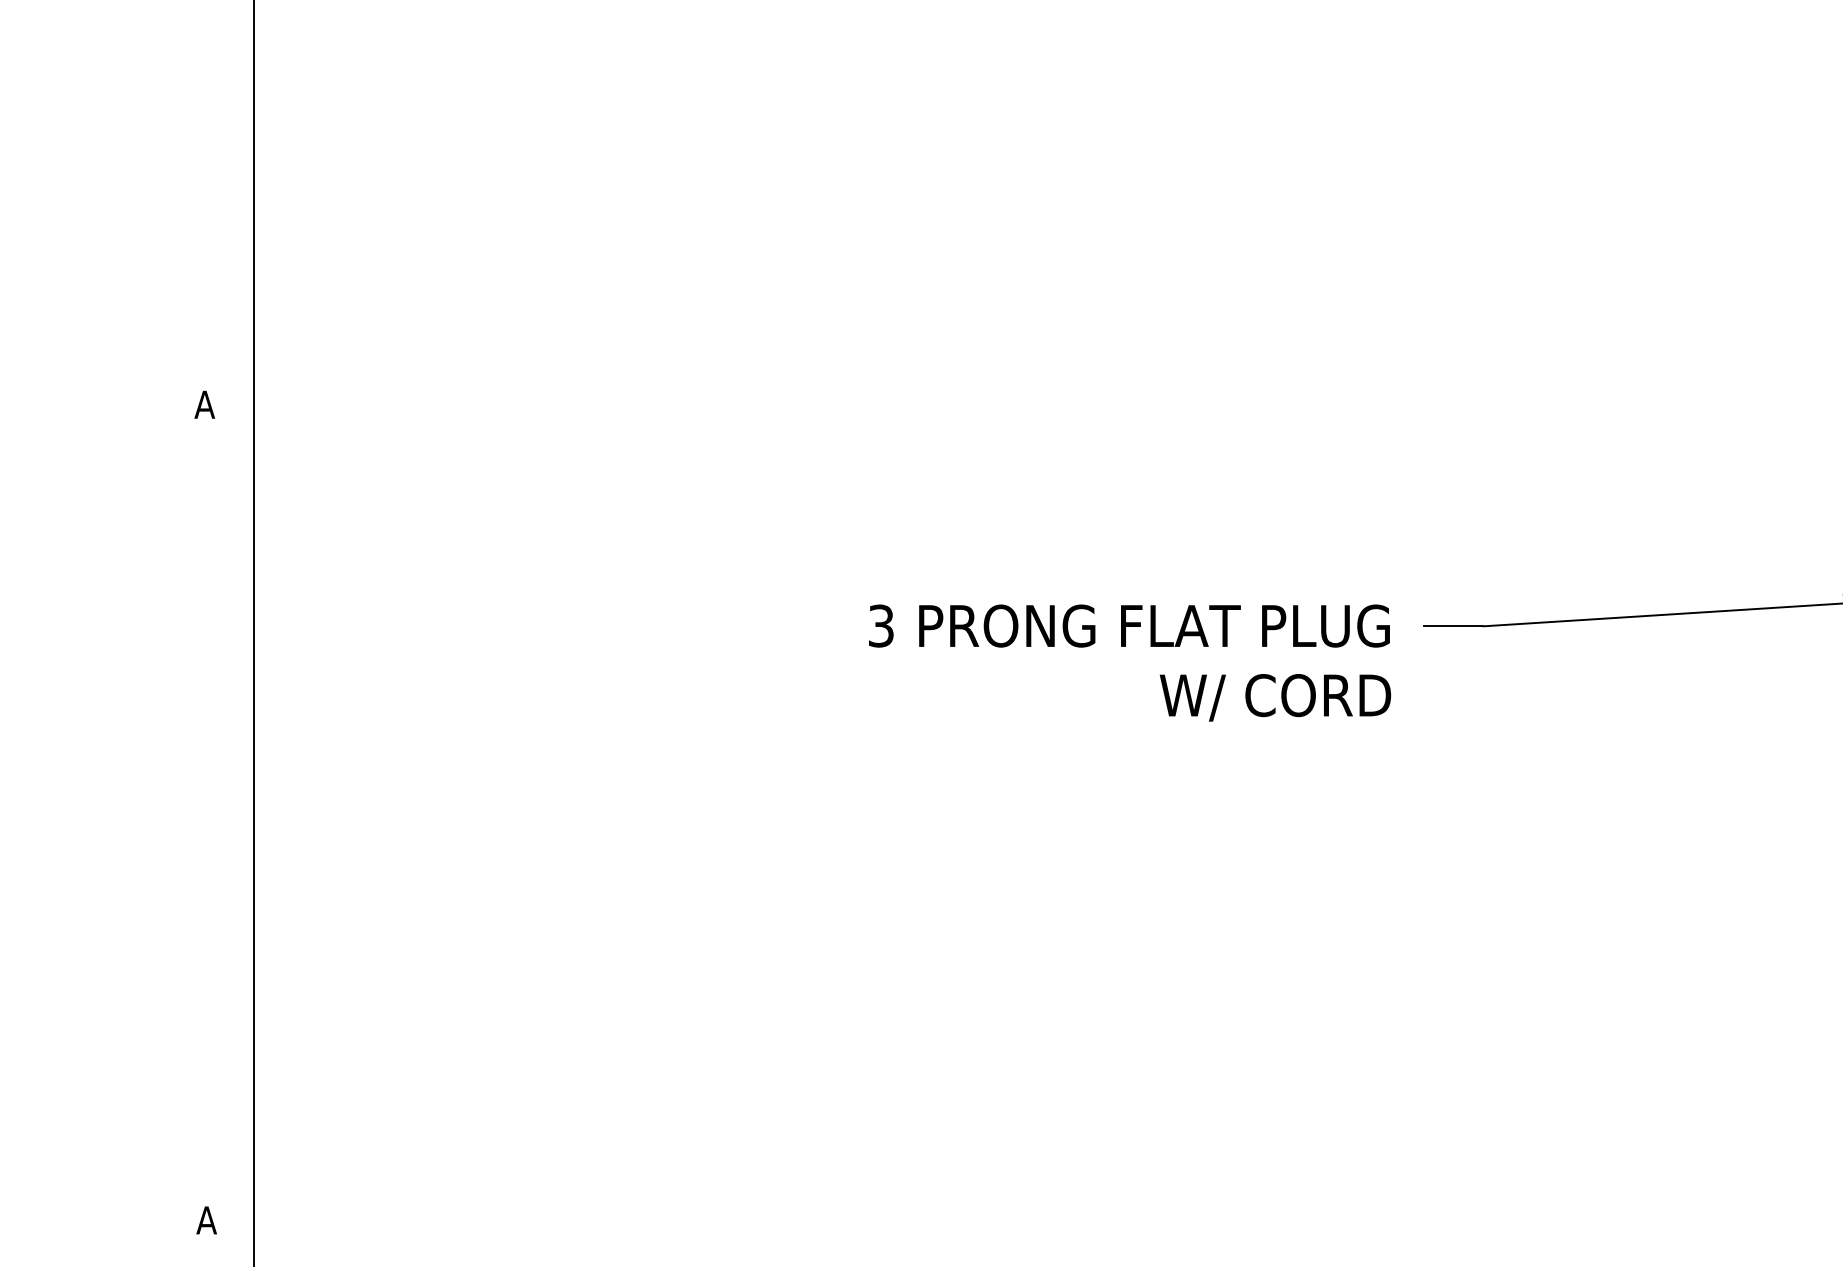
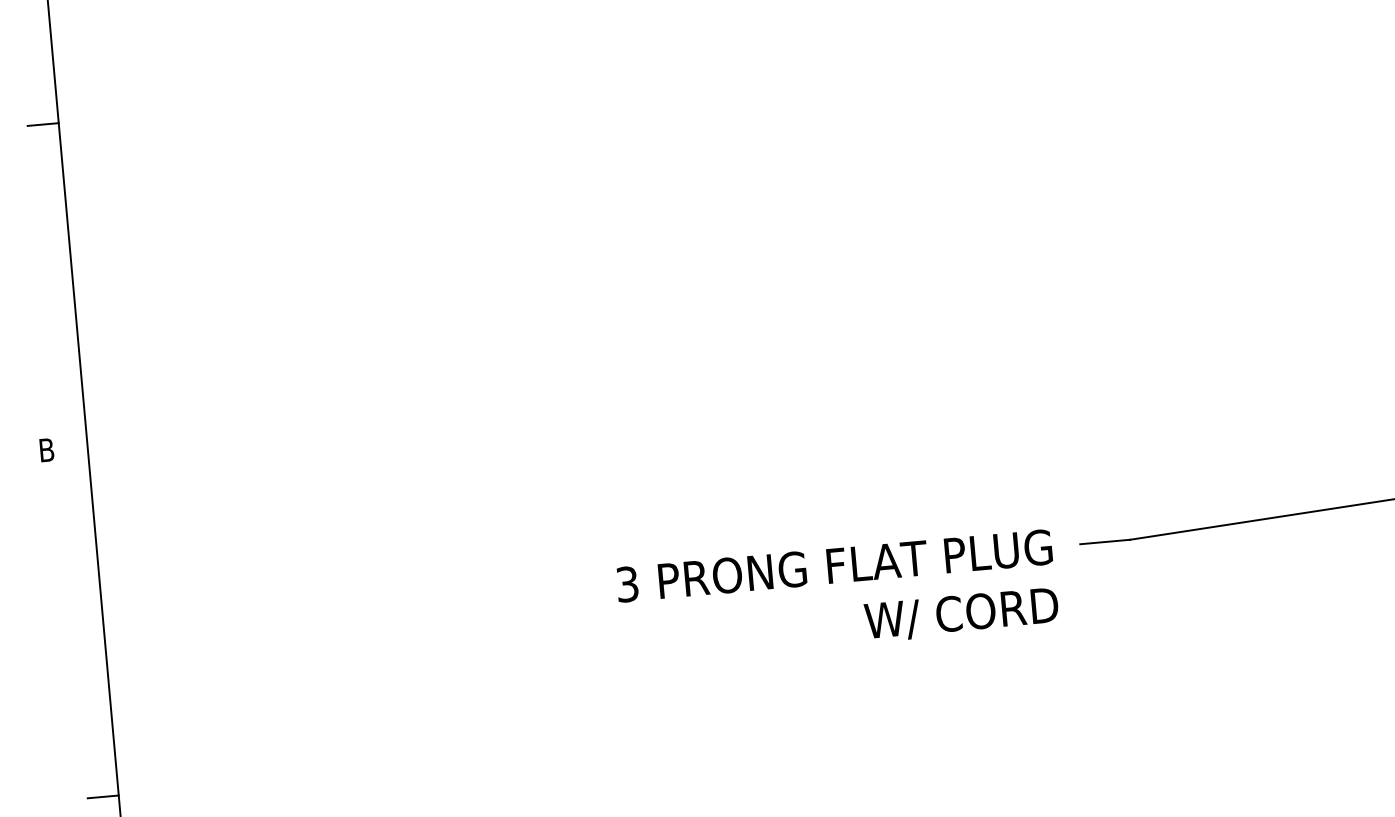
line: (234, 17) -> (42, 124), added
text: (204, 404) -> (46, 449), A -> B
line: (234, 823) -> (102, 797), added

